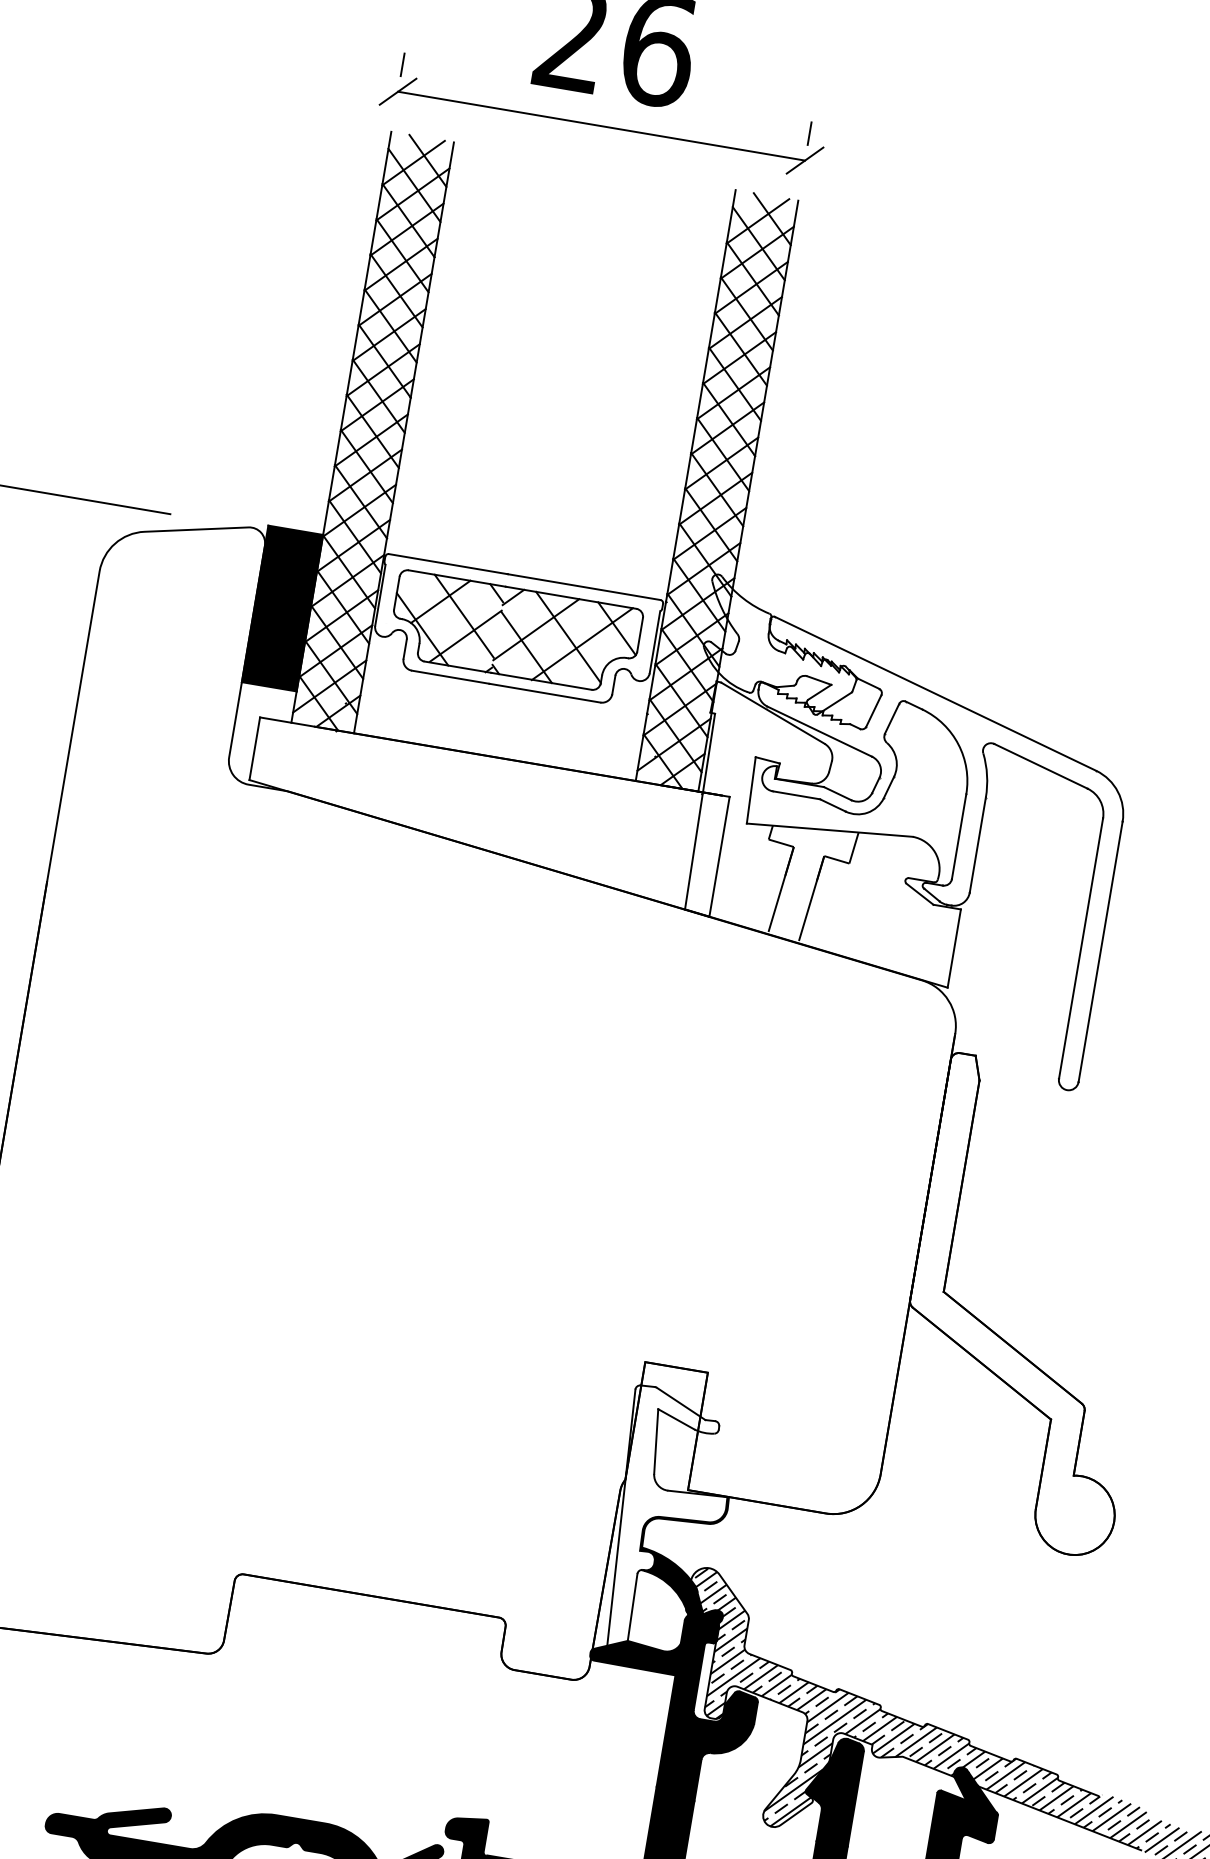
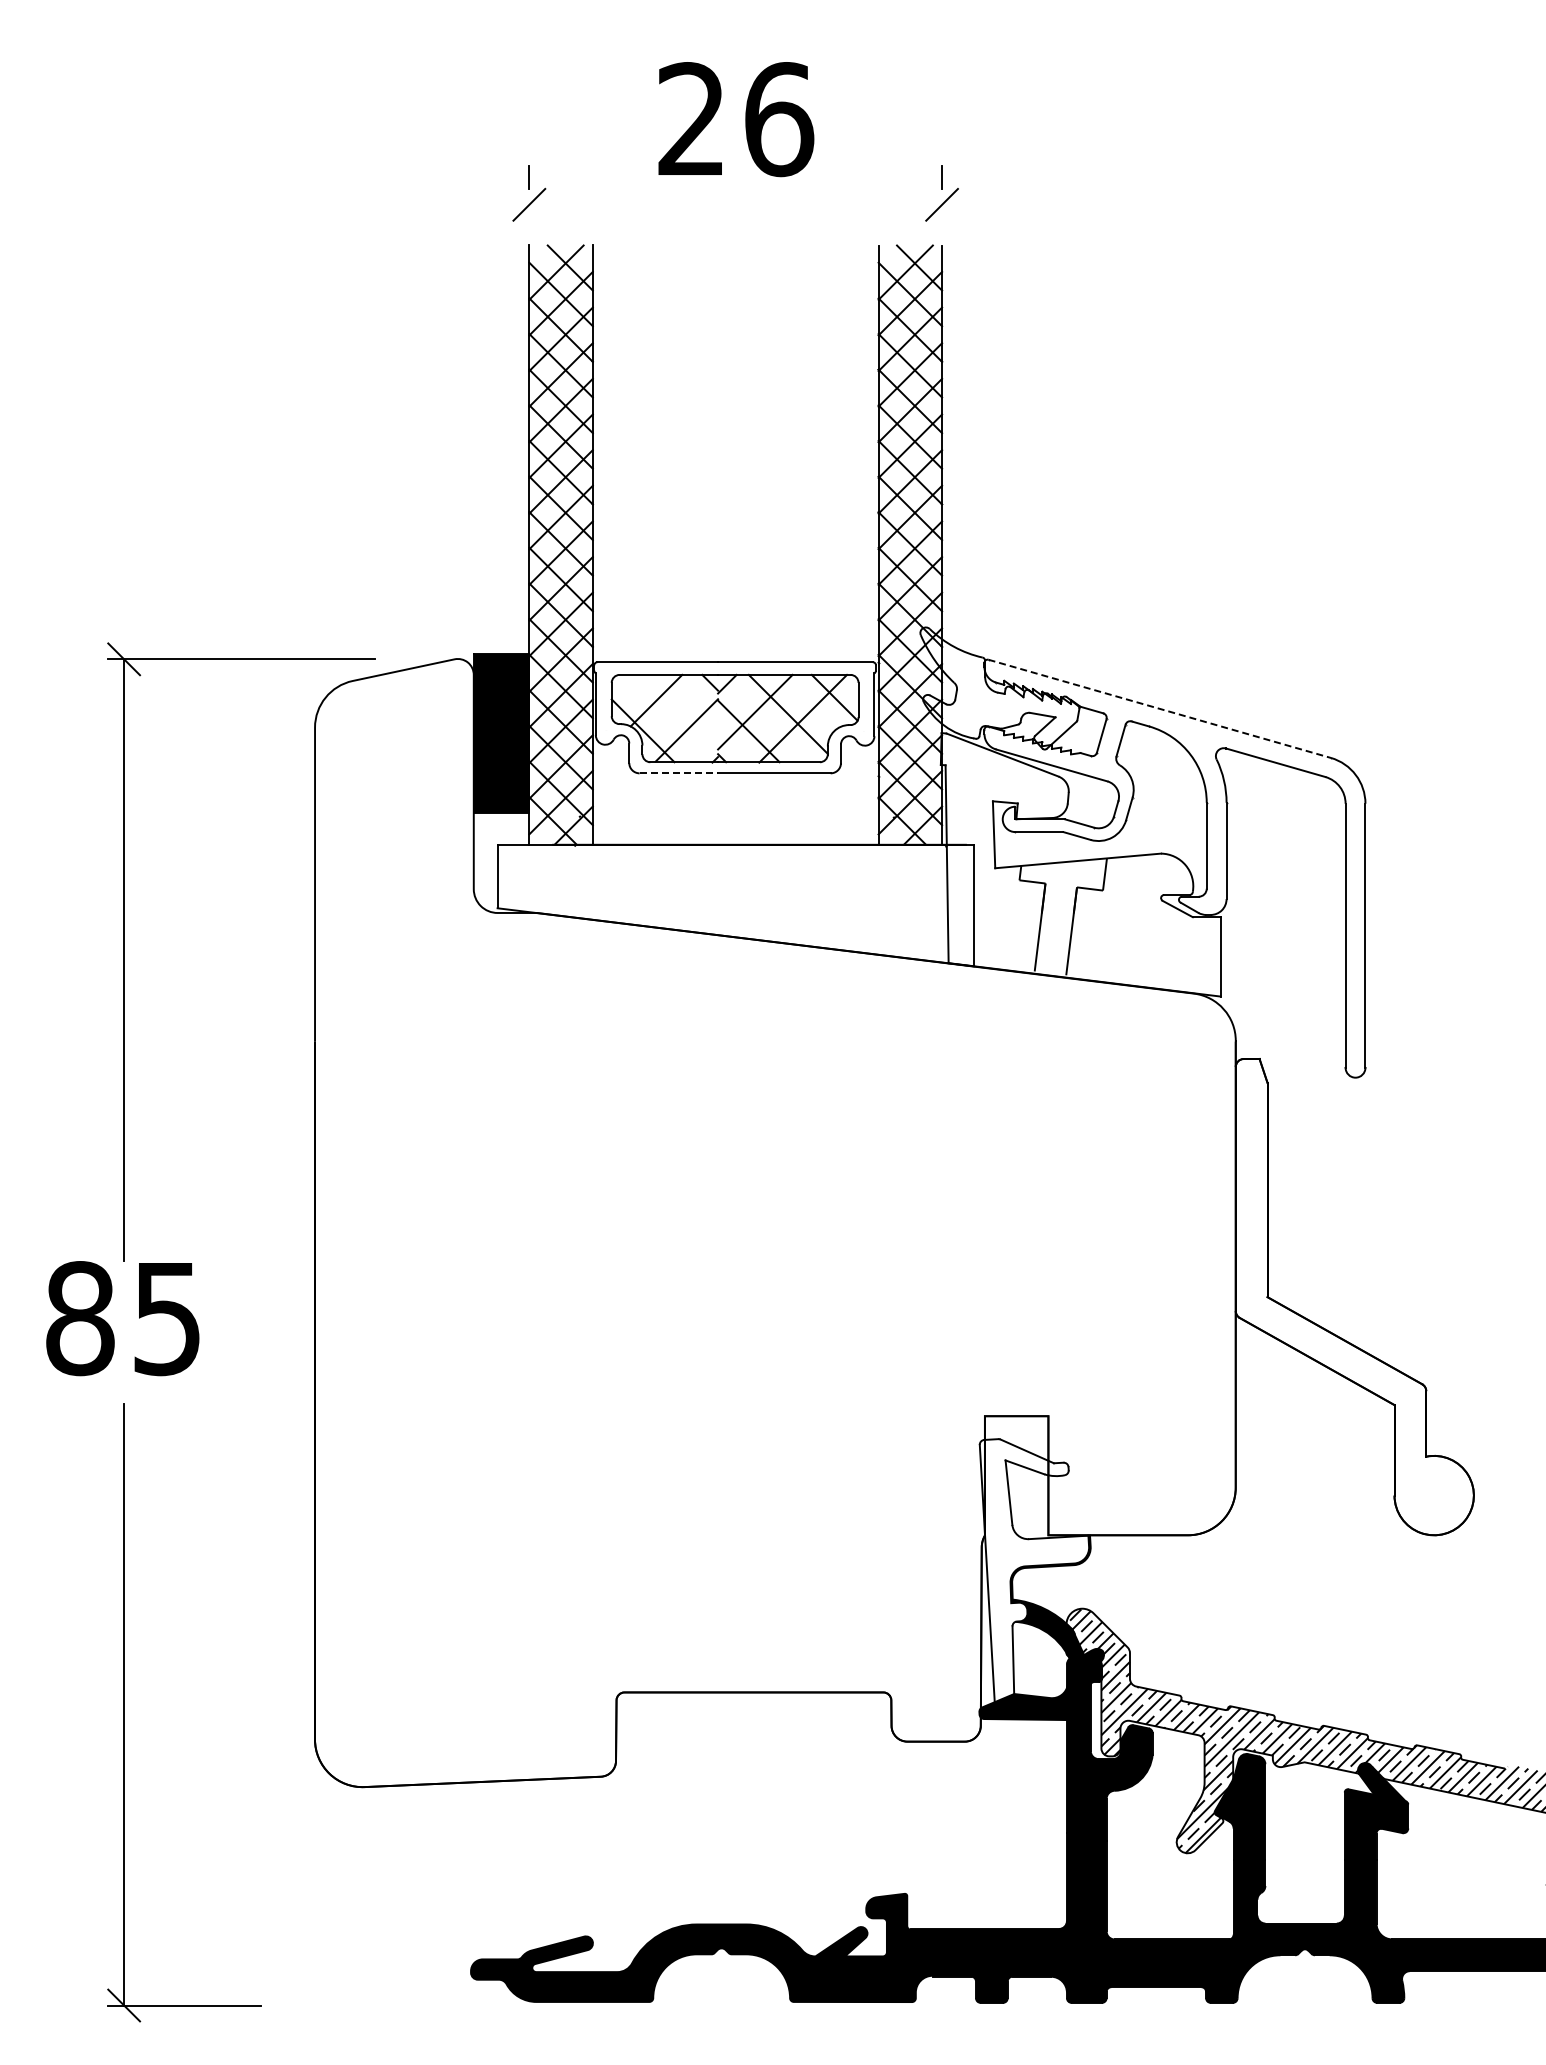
line: (601, 125) -> (735, 204), removed
line: (464, 615) -> (682, 710), removed
line: (451, 677) -> (679, 773), solid -> dashed
line: (936, 694) -> (1160, 709), solid -> dashed

